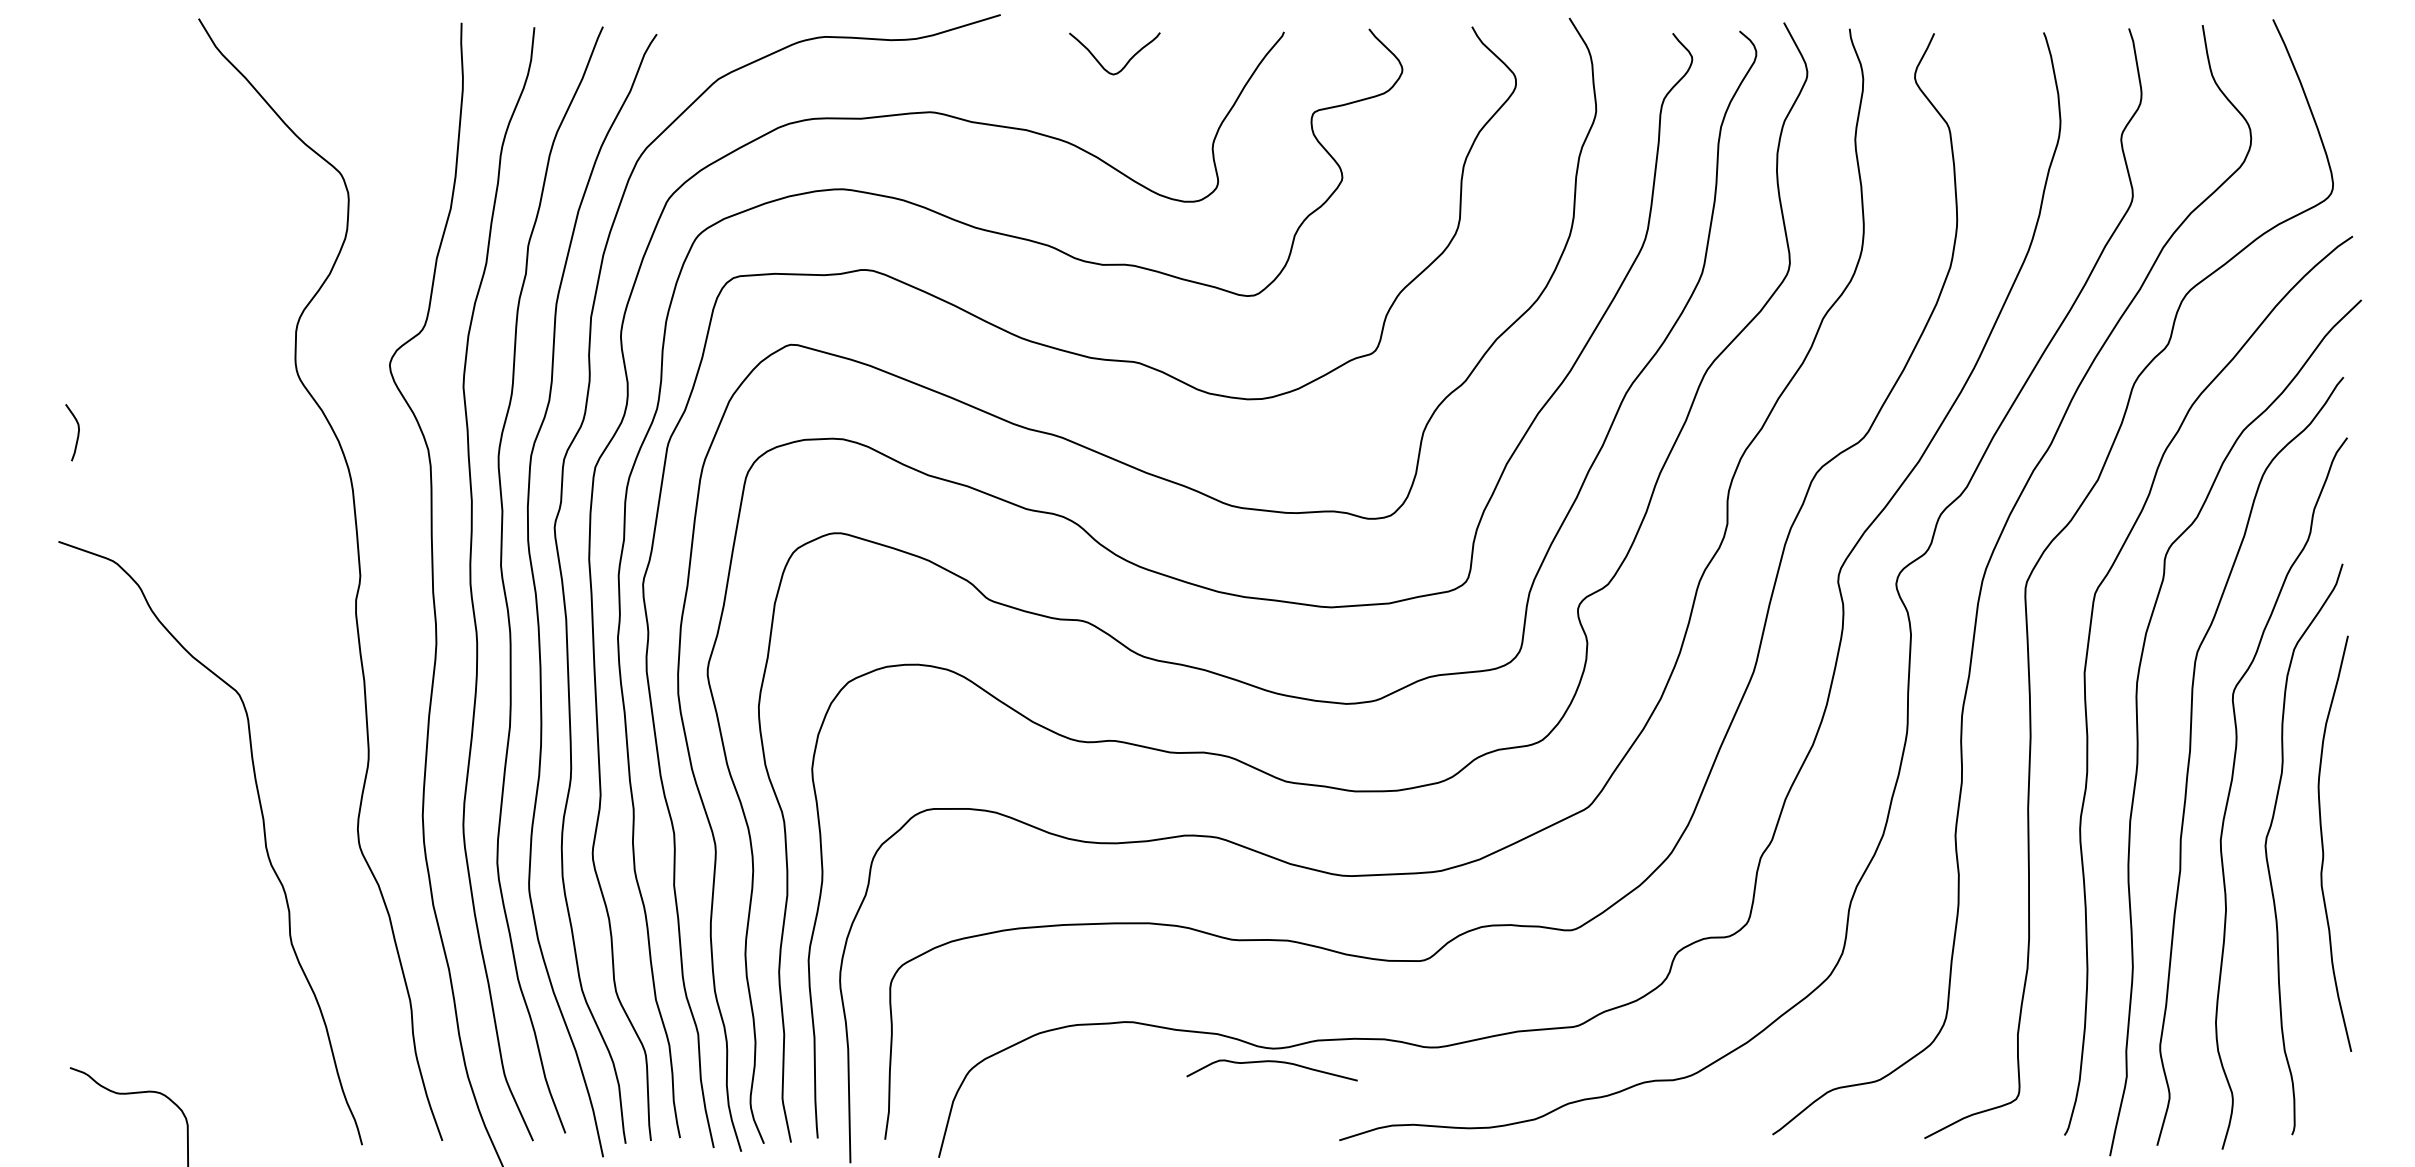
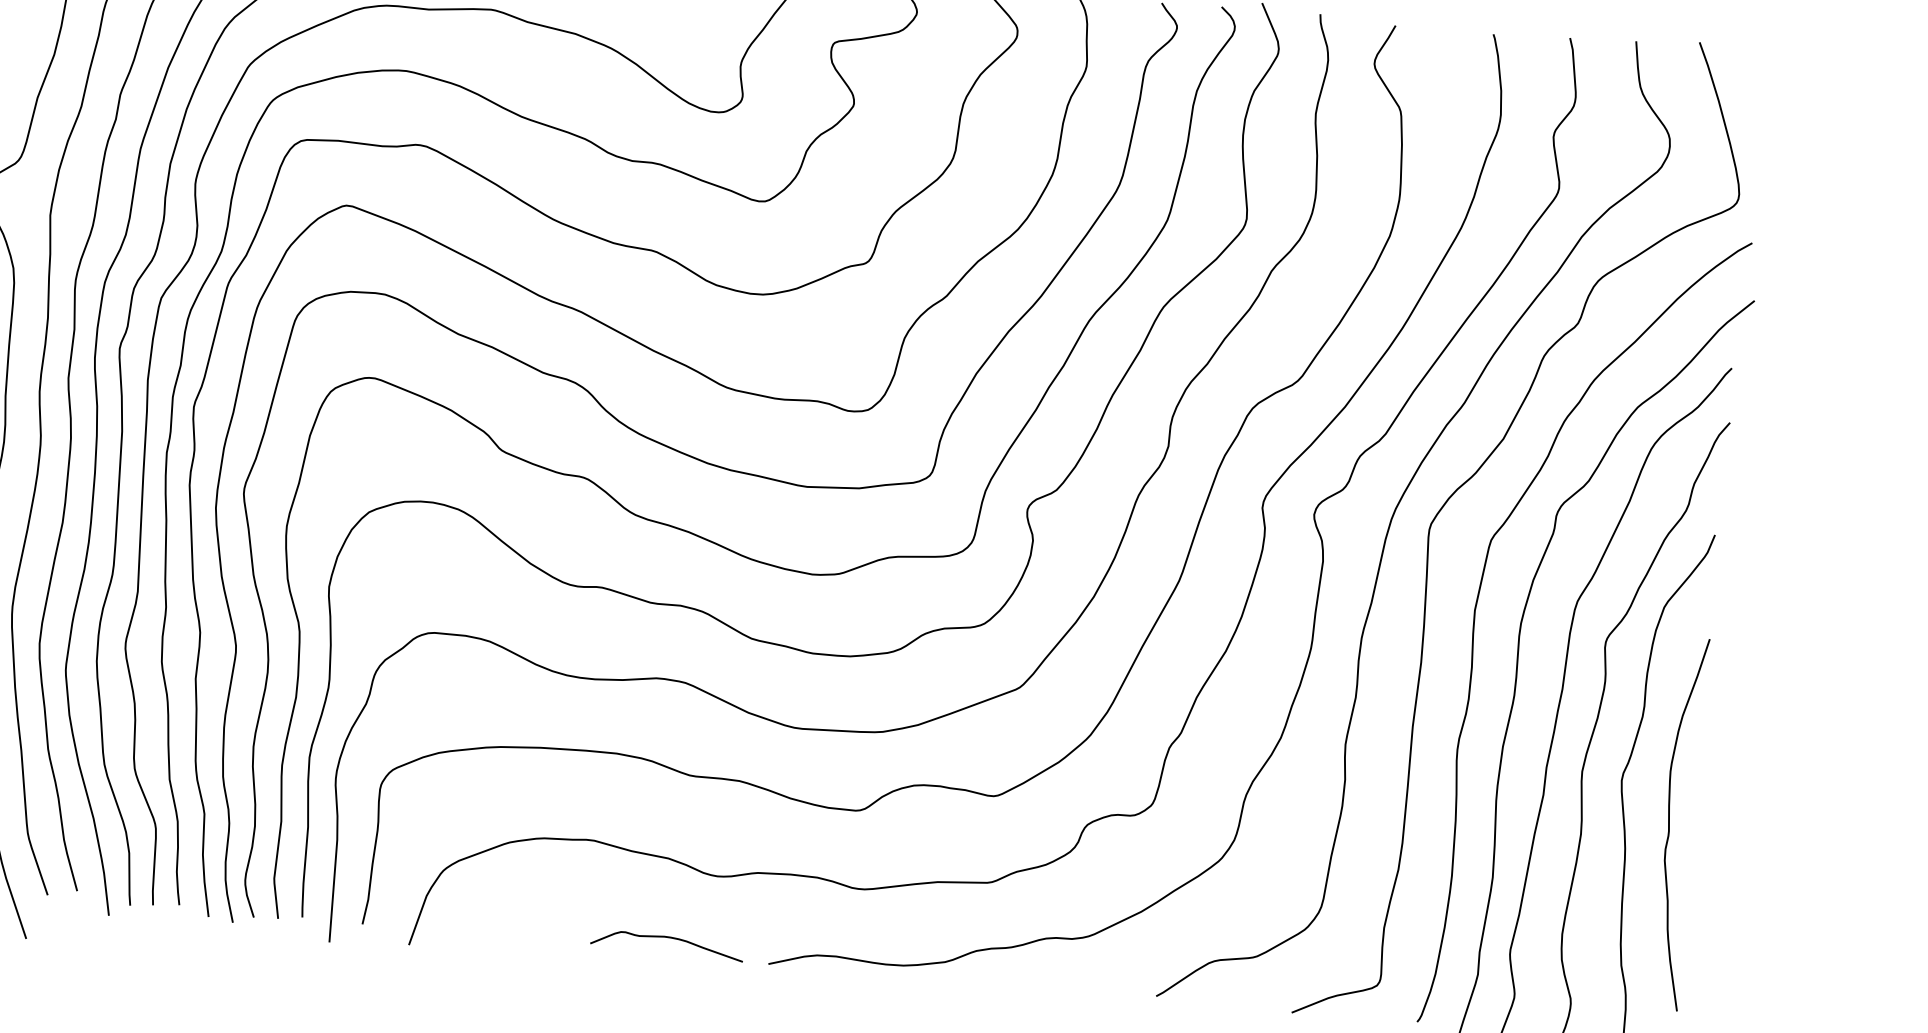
curve: (2323, 843) -> (1670, 822), moved
curve: (1271, 1062) -> (667, 938), moved

